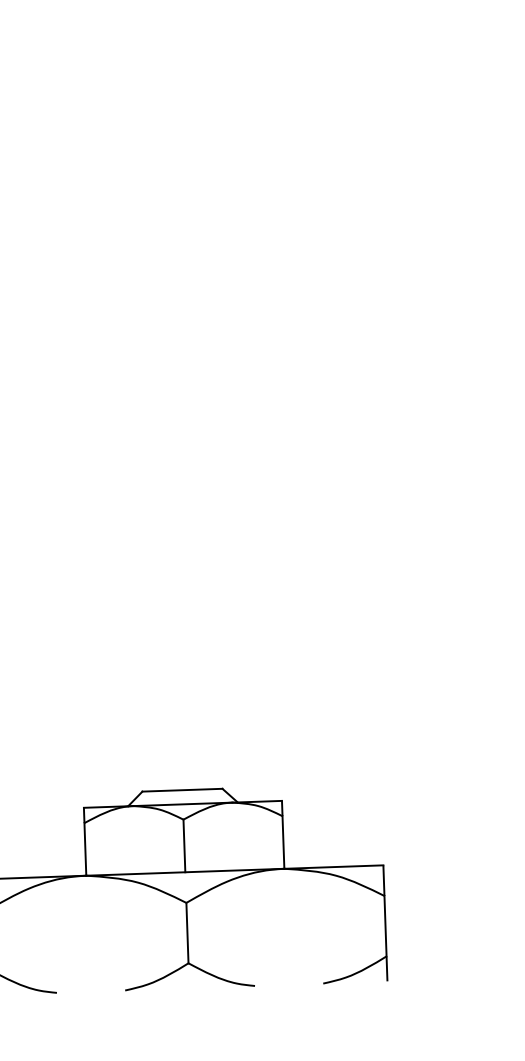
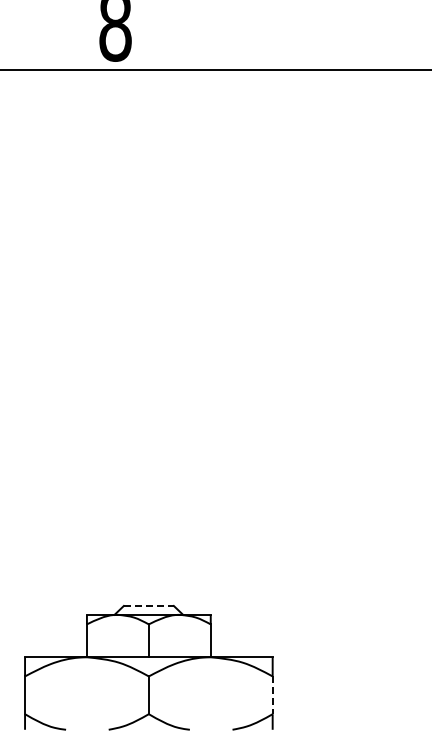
line: (183, 789) -> (149, 605), solid -> dashed
line: (385, 926) -> (272, 695), solid -> dashed

